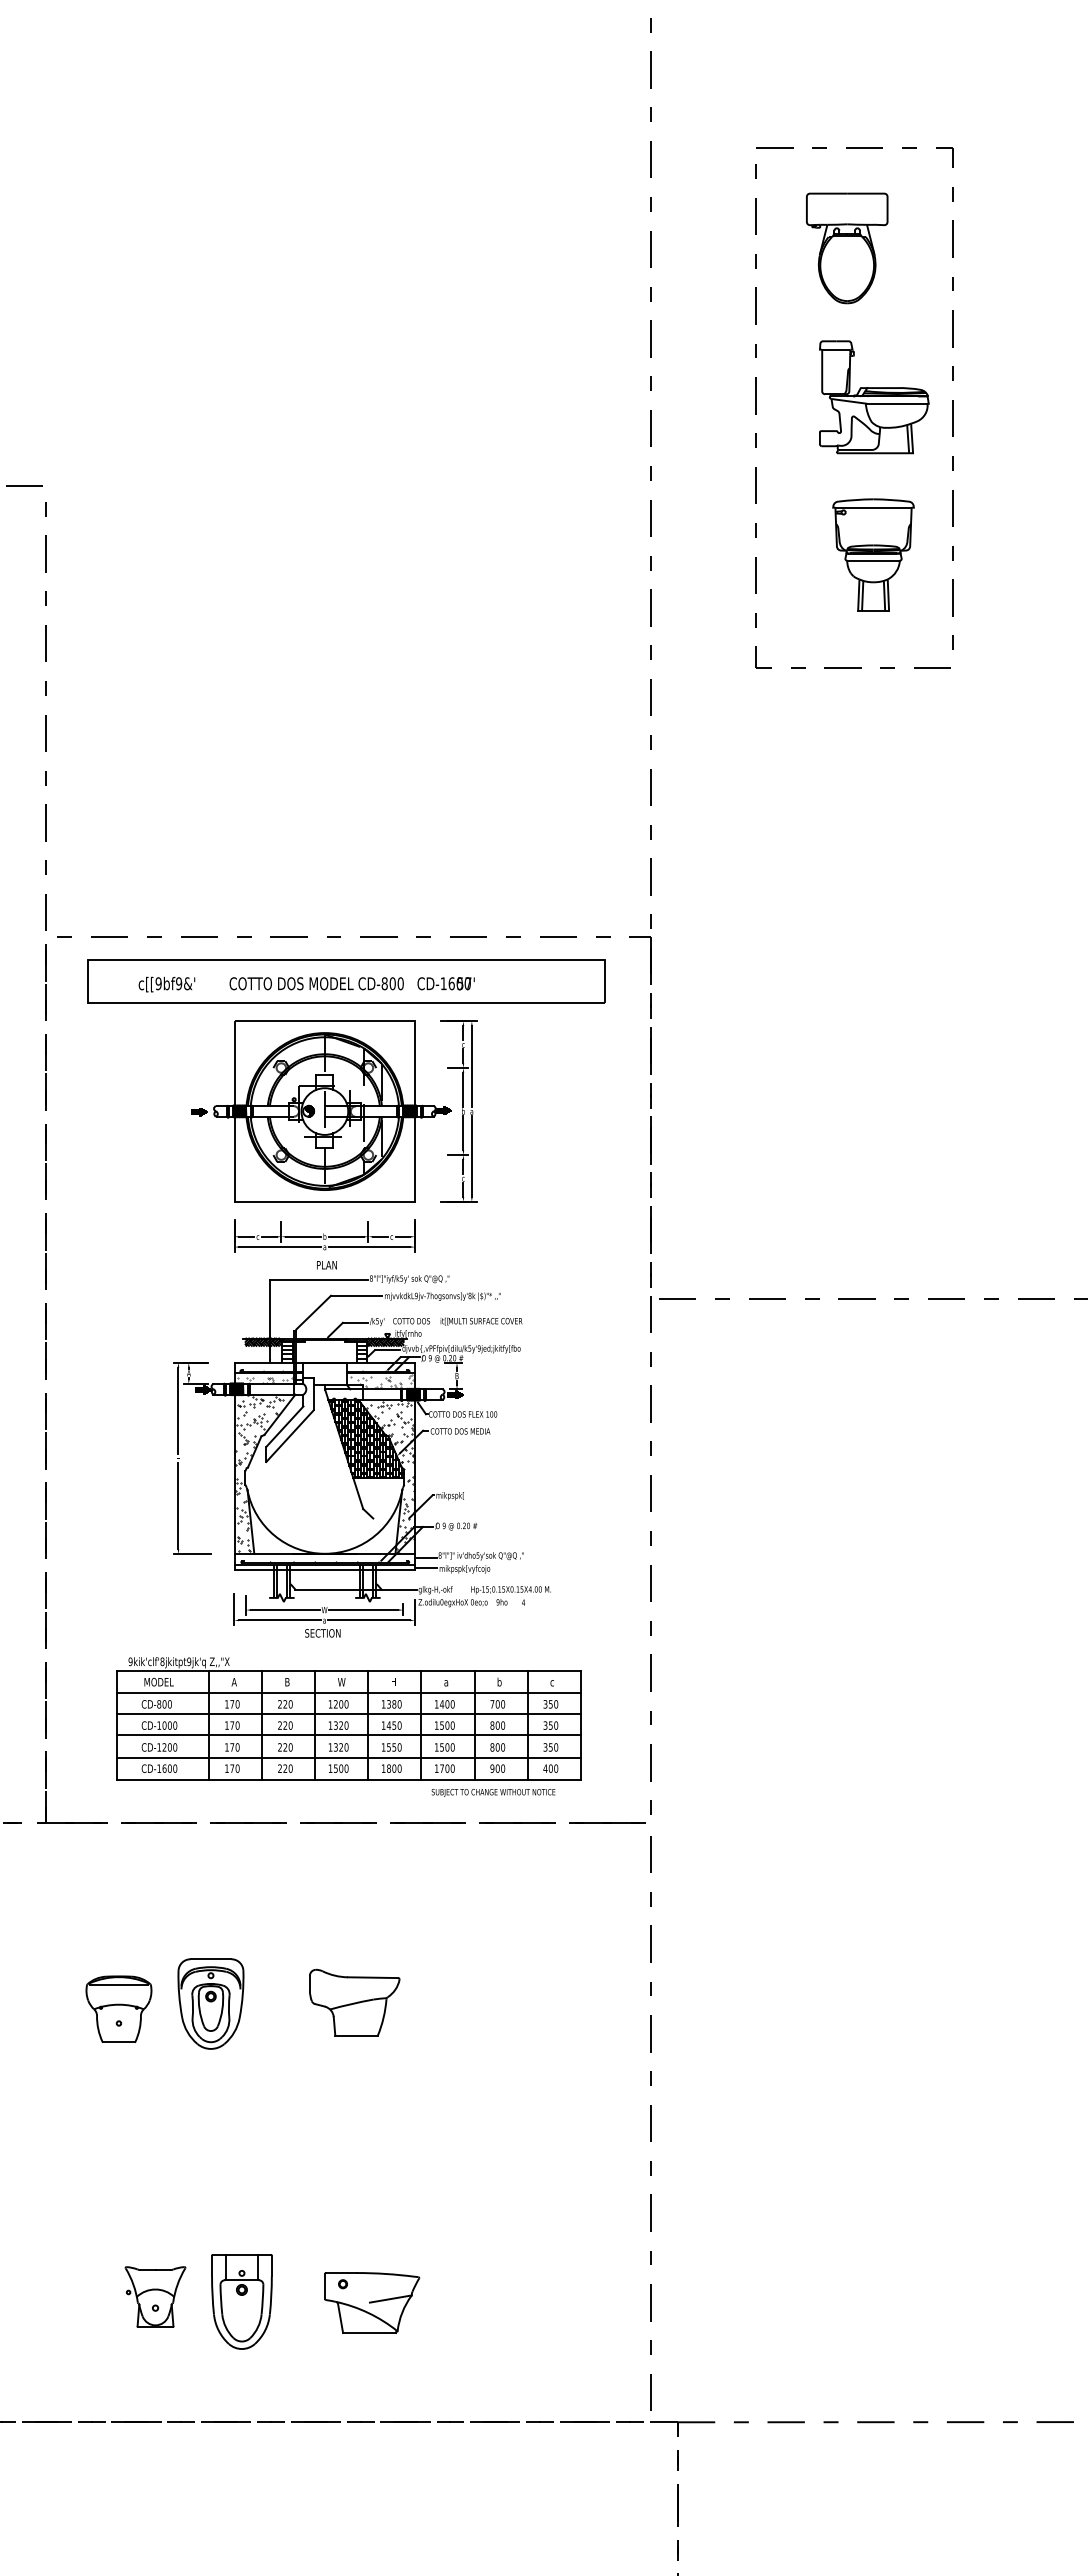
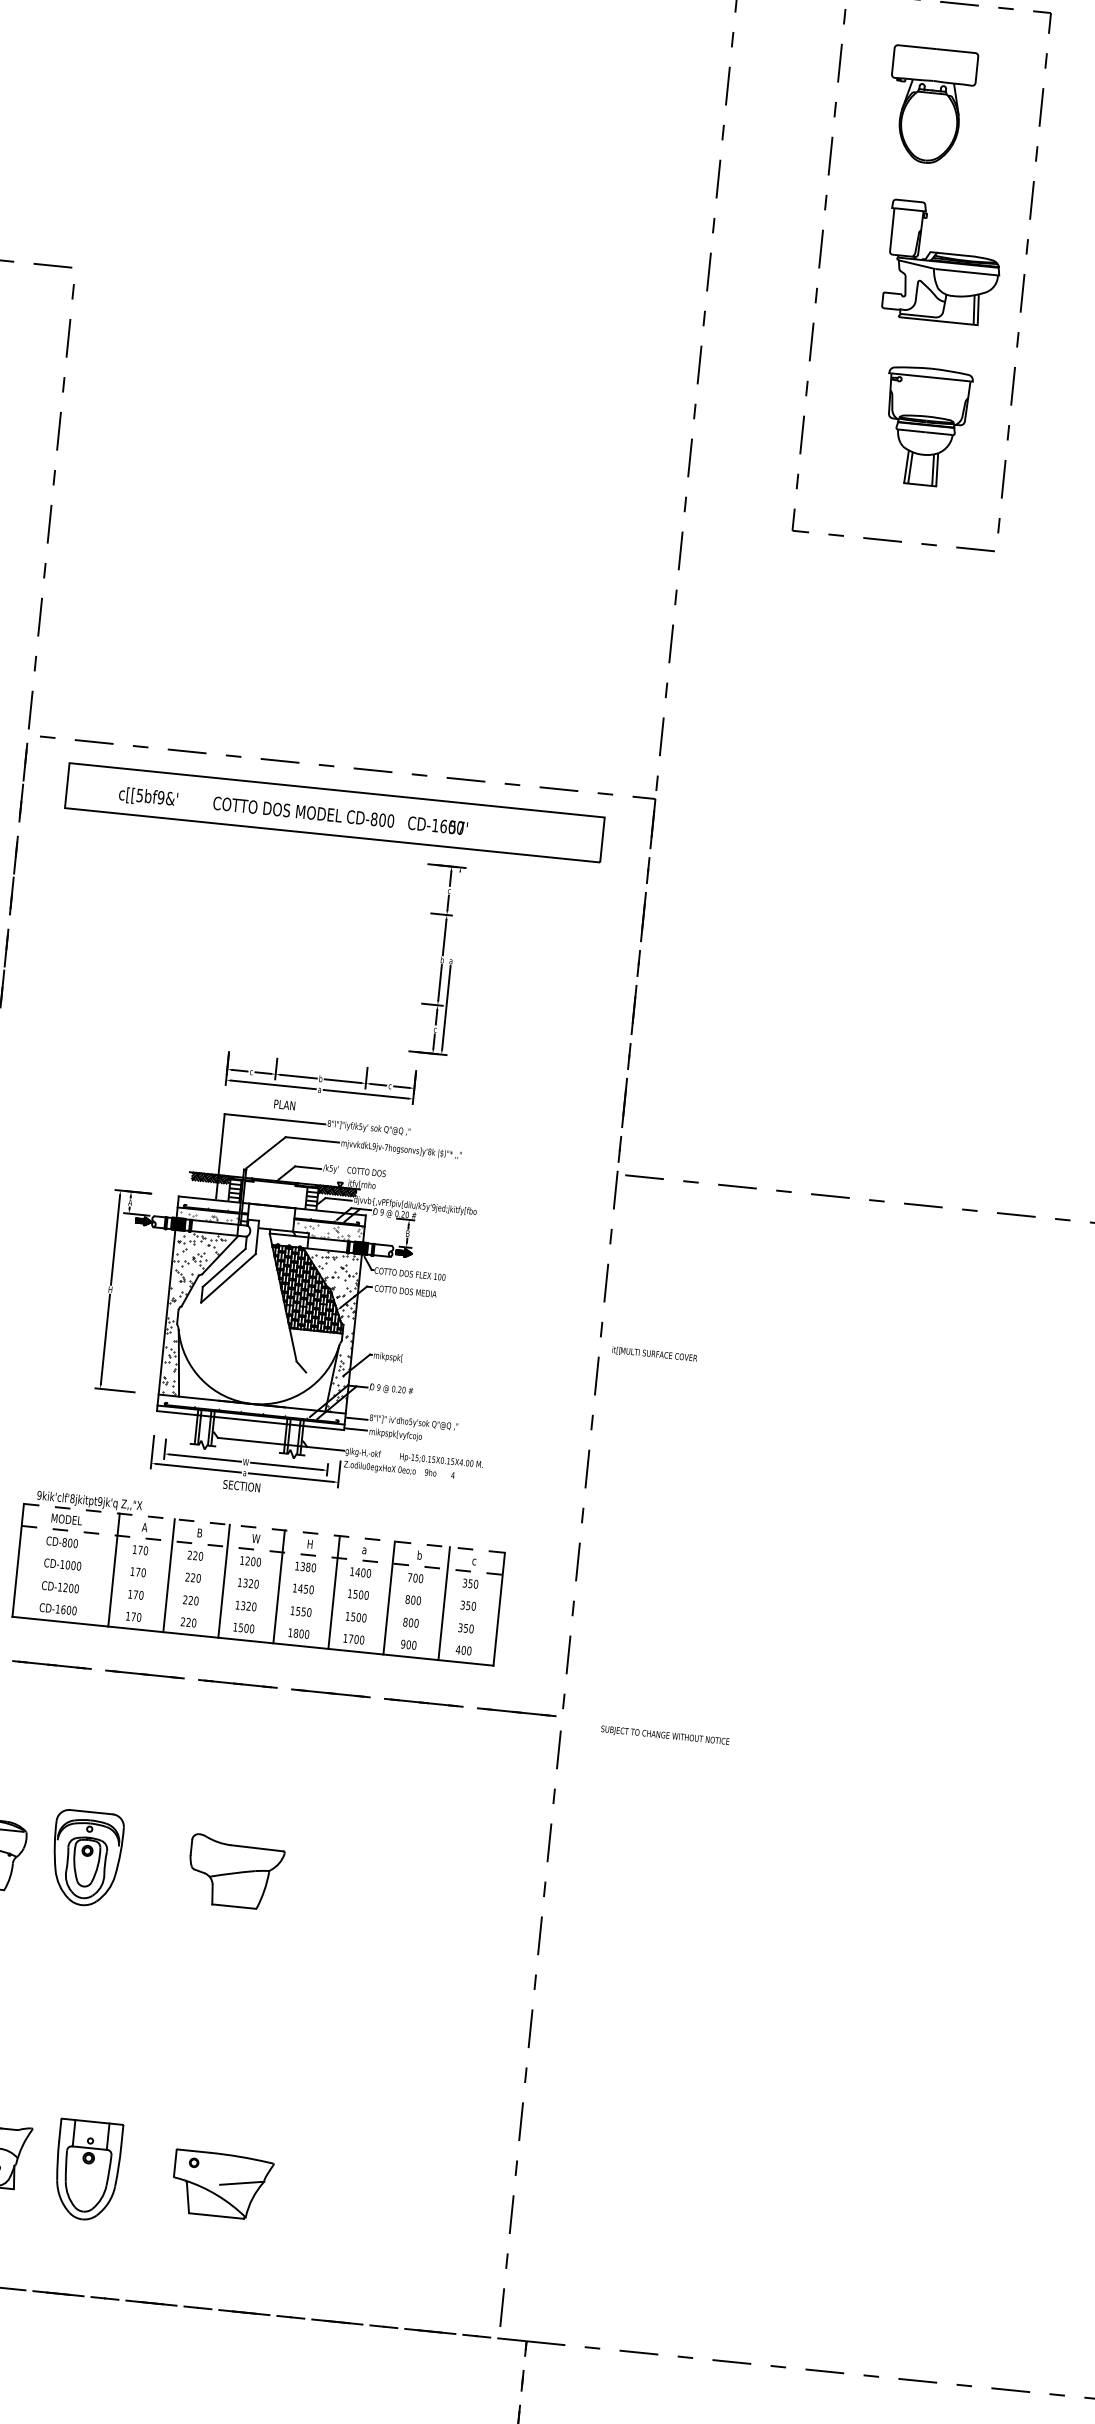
text: (158, 983) -> (139, 795), c[[9bf9&' -> c[[5bf9&'
line: (471, 1066) -> (455, 914), removed
part: (321, 1111) -> (295, 945), removed
part: (324, 1235) -> (320, 1077), moved
text: (481, 1321) -> (654, 1354), moved
line: (349, 1671) -> (265, 1528), solid -> dashed
line: (349, 1692) -> (263, 1550), solid -> dashed
line: (348, 1713) -> (259, 1571), removed
line: (348, 1735) -> (257, 1594), removed
line: (348, 1757) -> (255, 1617), removed
text: (493, 1792) -> (665, 1735), moved

